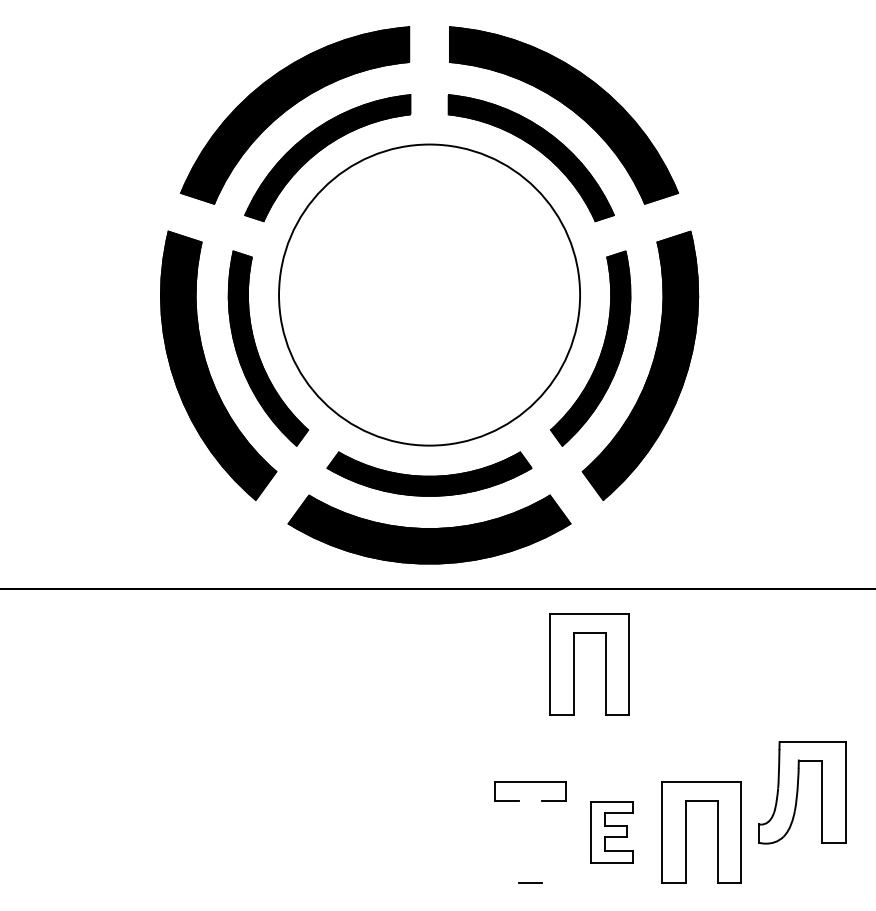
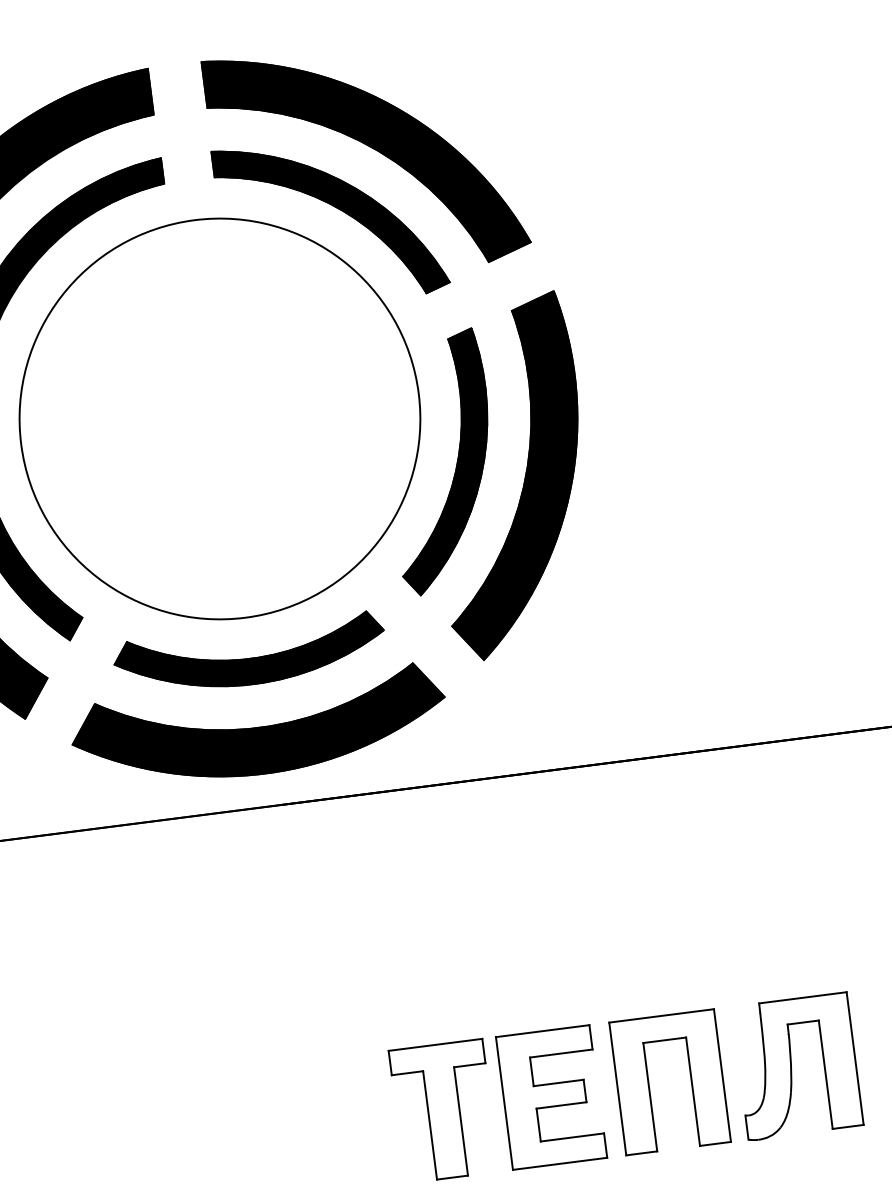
part: (574, 664) -> (473, 882), removed
part: (802, 792) -> (797, 1066), moved
part: (611, 832) -> (551, 1097), size x1.67
line: (518, 841) -> (429, 1125), added
line: (542, 841) -> (461, 1121), added

